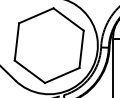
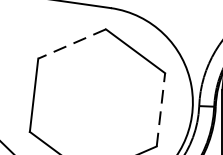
line: (36, 15) -> (72, 43), solid -> dashed
line: (81, 49) -> (160, 110), solid -> dashed

